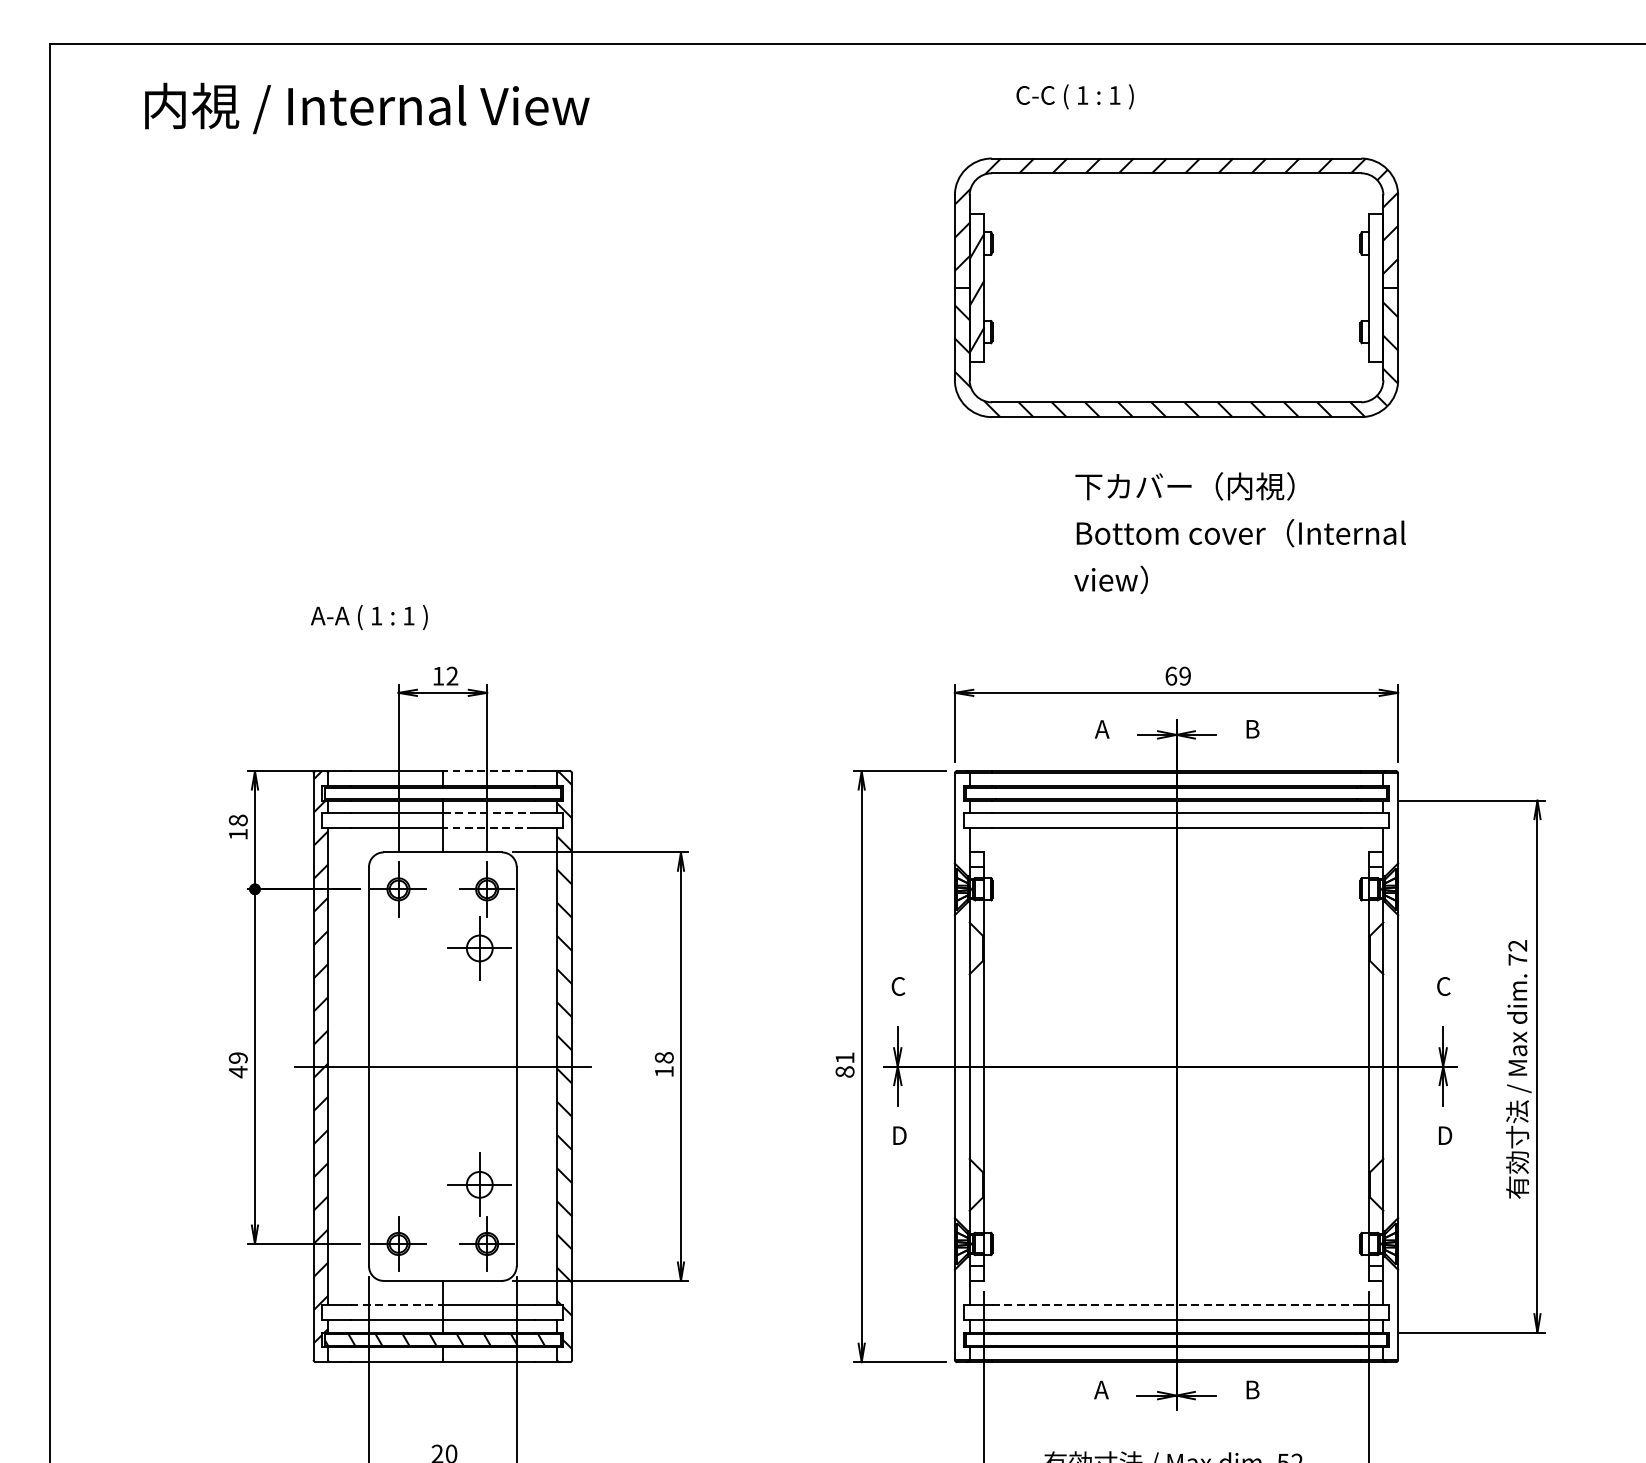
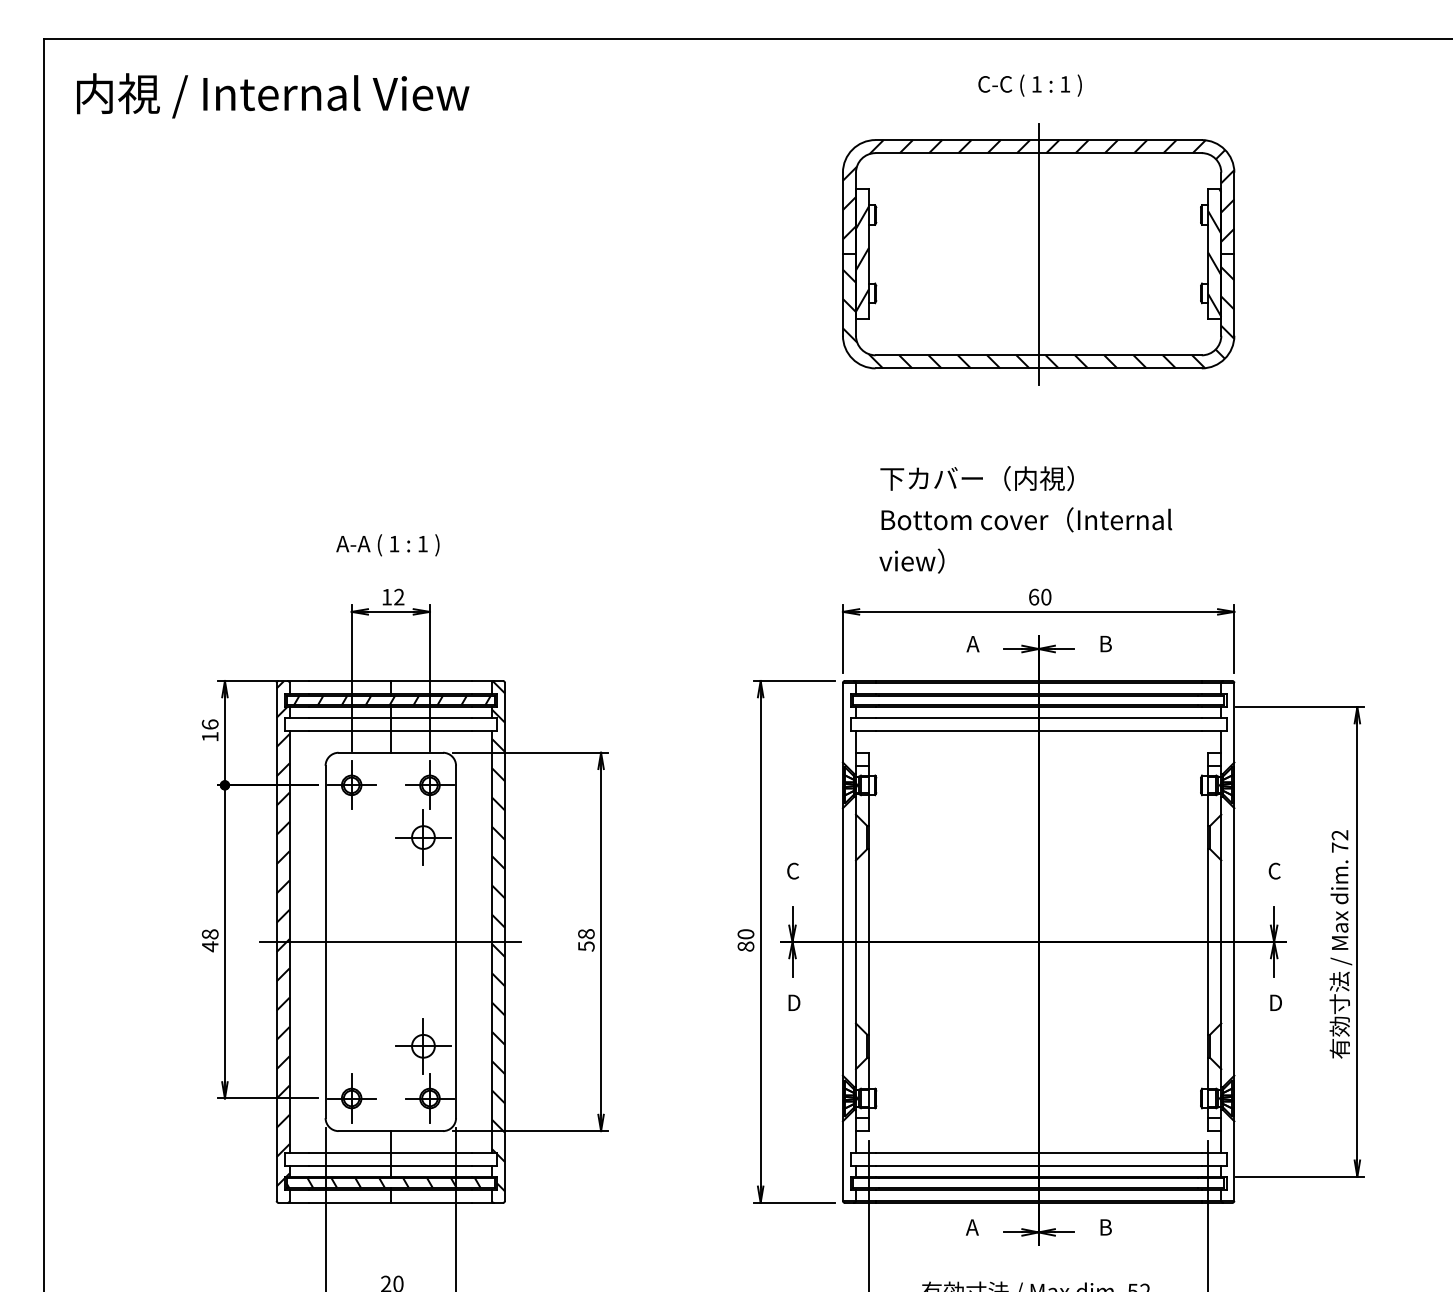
text: (1074, 96) -> (1029, 85), moved
text: (367, 108) -> (273, 95), moved
hatch: (1375, 285) -> (1214, 252), added
line: (1176, 286) -> (1038, 253), added
text: (1239, 532) -> (1025, 519), moved
text: (368, 617) -> (387, 545), moved
text: (1185, 676) -> (1046, 597), 69 -> 60
line: (488, 771) -> (431, 681), dashed -> solid
hatch: (443, 793) -> (391, 700), added
line: (488, 813) -> (431, 718), dashed -> solid
text: (237, 820) -> (209, 724), 18 -> 16
line: (488, 828) -> (431, 731), dashed -> solid
text: (237, 1058) -> (209, 934), 49 -> 48
text: (844, 1058) -> (745, 934), 81 -> 80
text: (664, 1071) -> (586, 946), 18 -> 58
line: (397, 1305) -> (350, 1152), dashed -> solid
line: (1177, 1305) -> (1039, 1152), dashed -> solid

